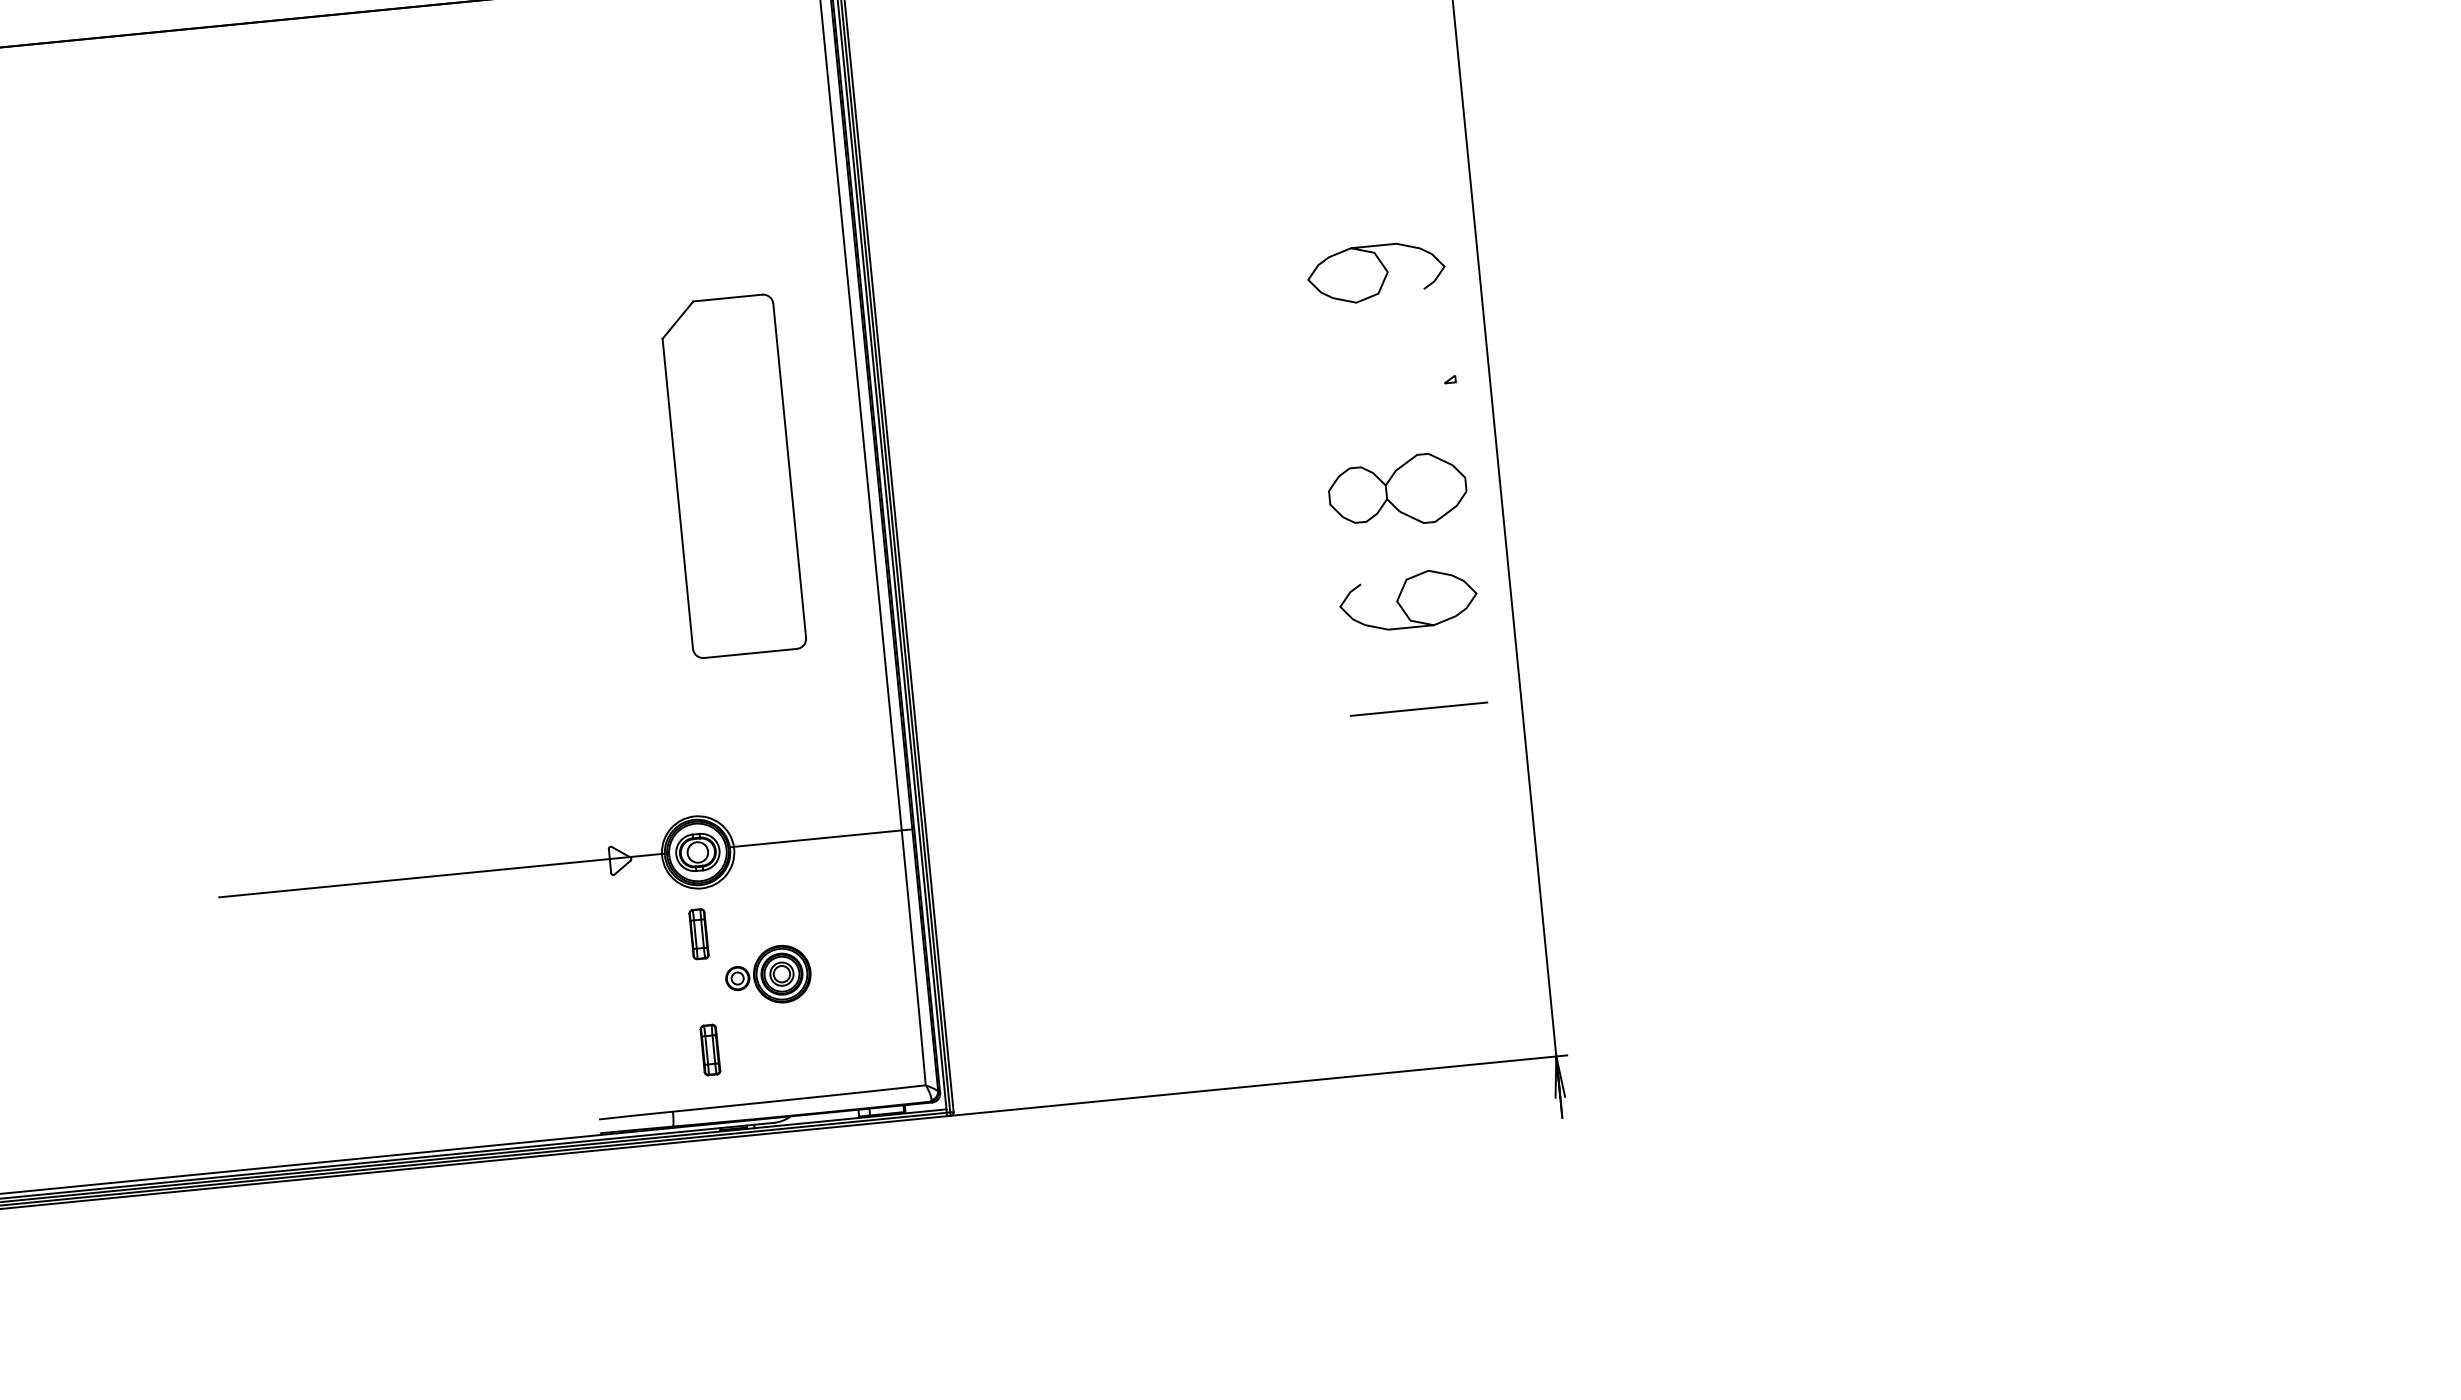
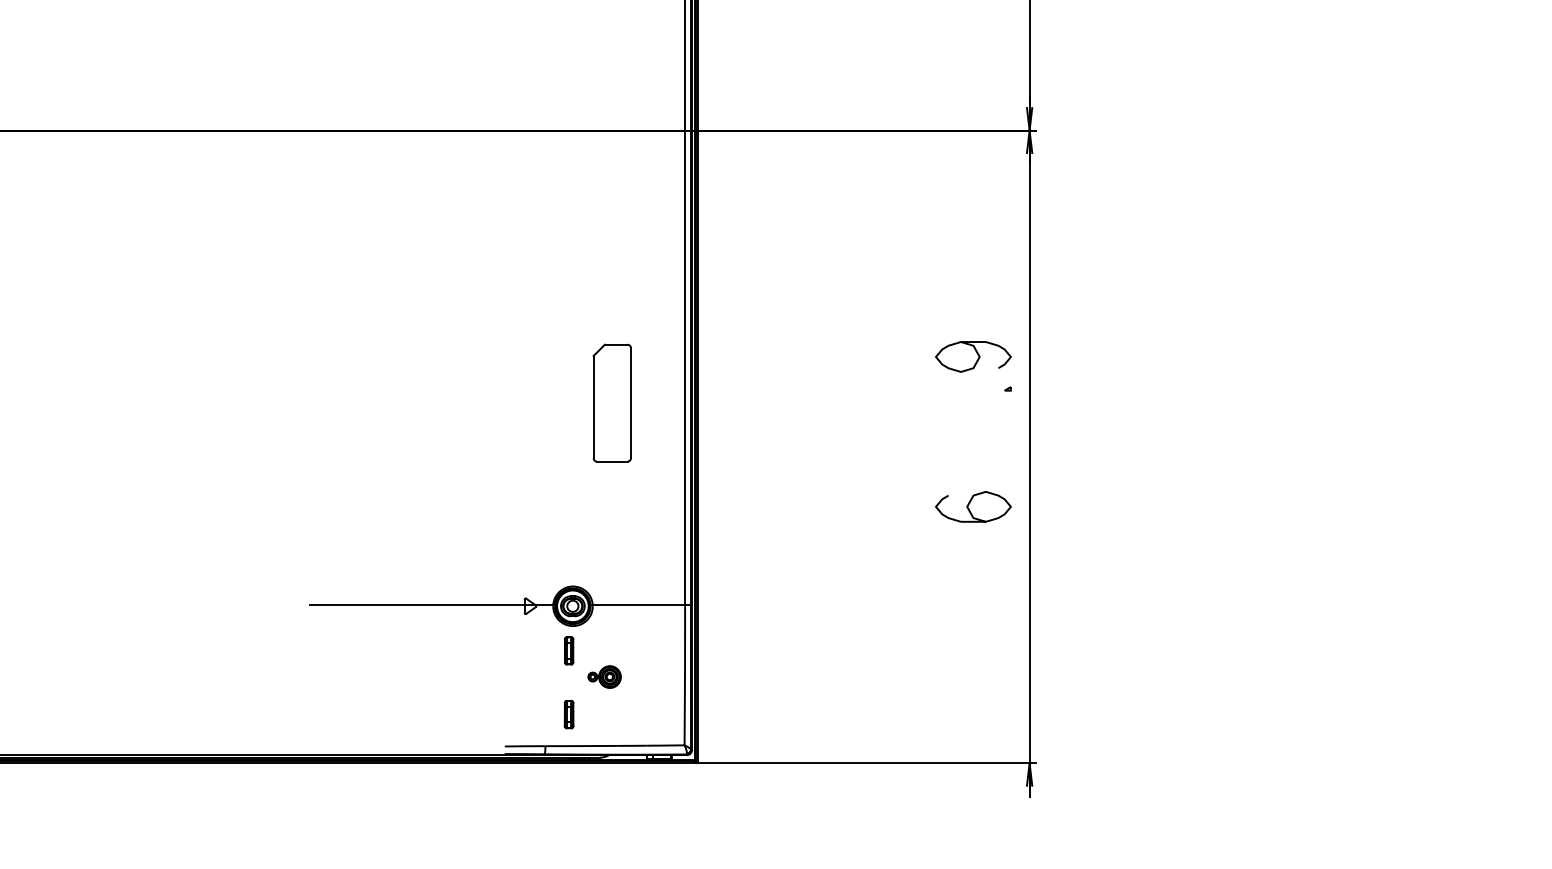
curve: (1383, 269) -> (977, 355), moved
part: (733, 474) -> (612, 402), size x0.6
part: (1397, 490) -> (973, 446), removed
line: (1417, 708) -> (972, 566), removed
part: (767, 974) -> (604, 676), size x0.7

